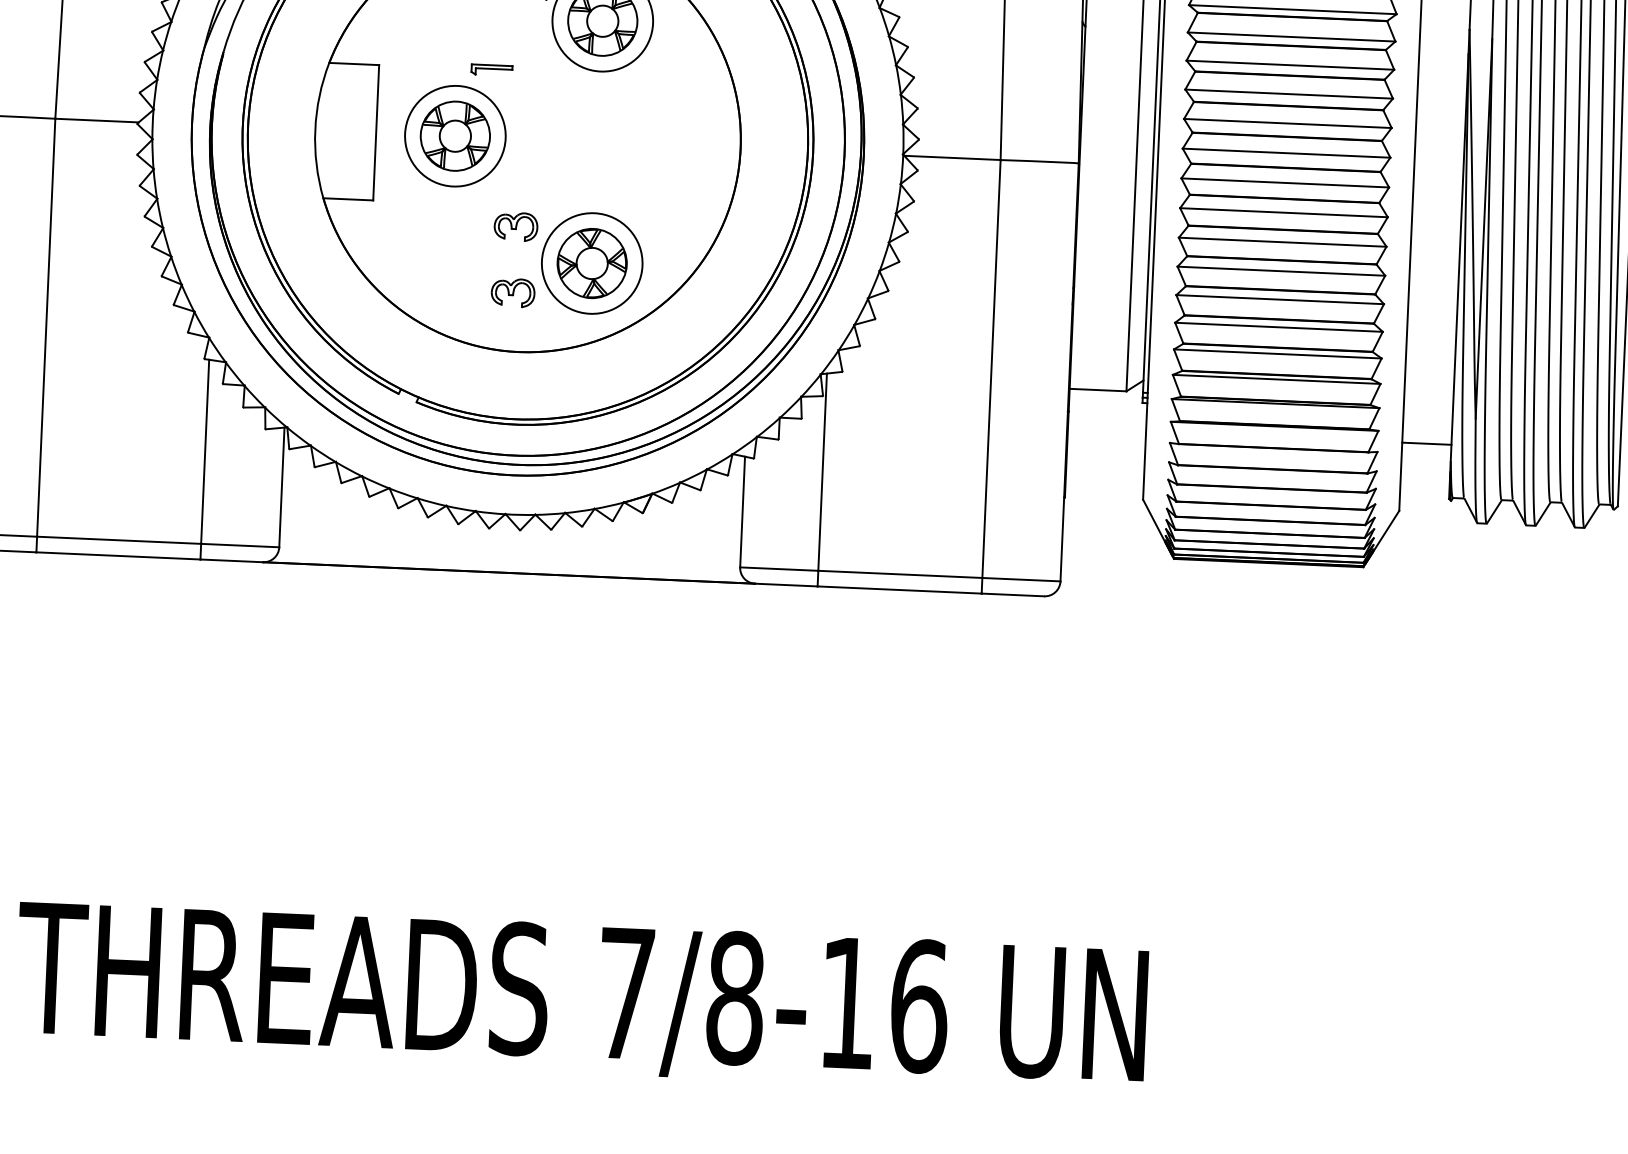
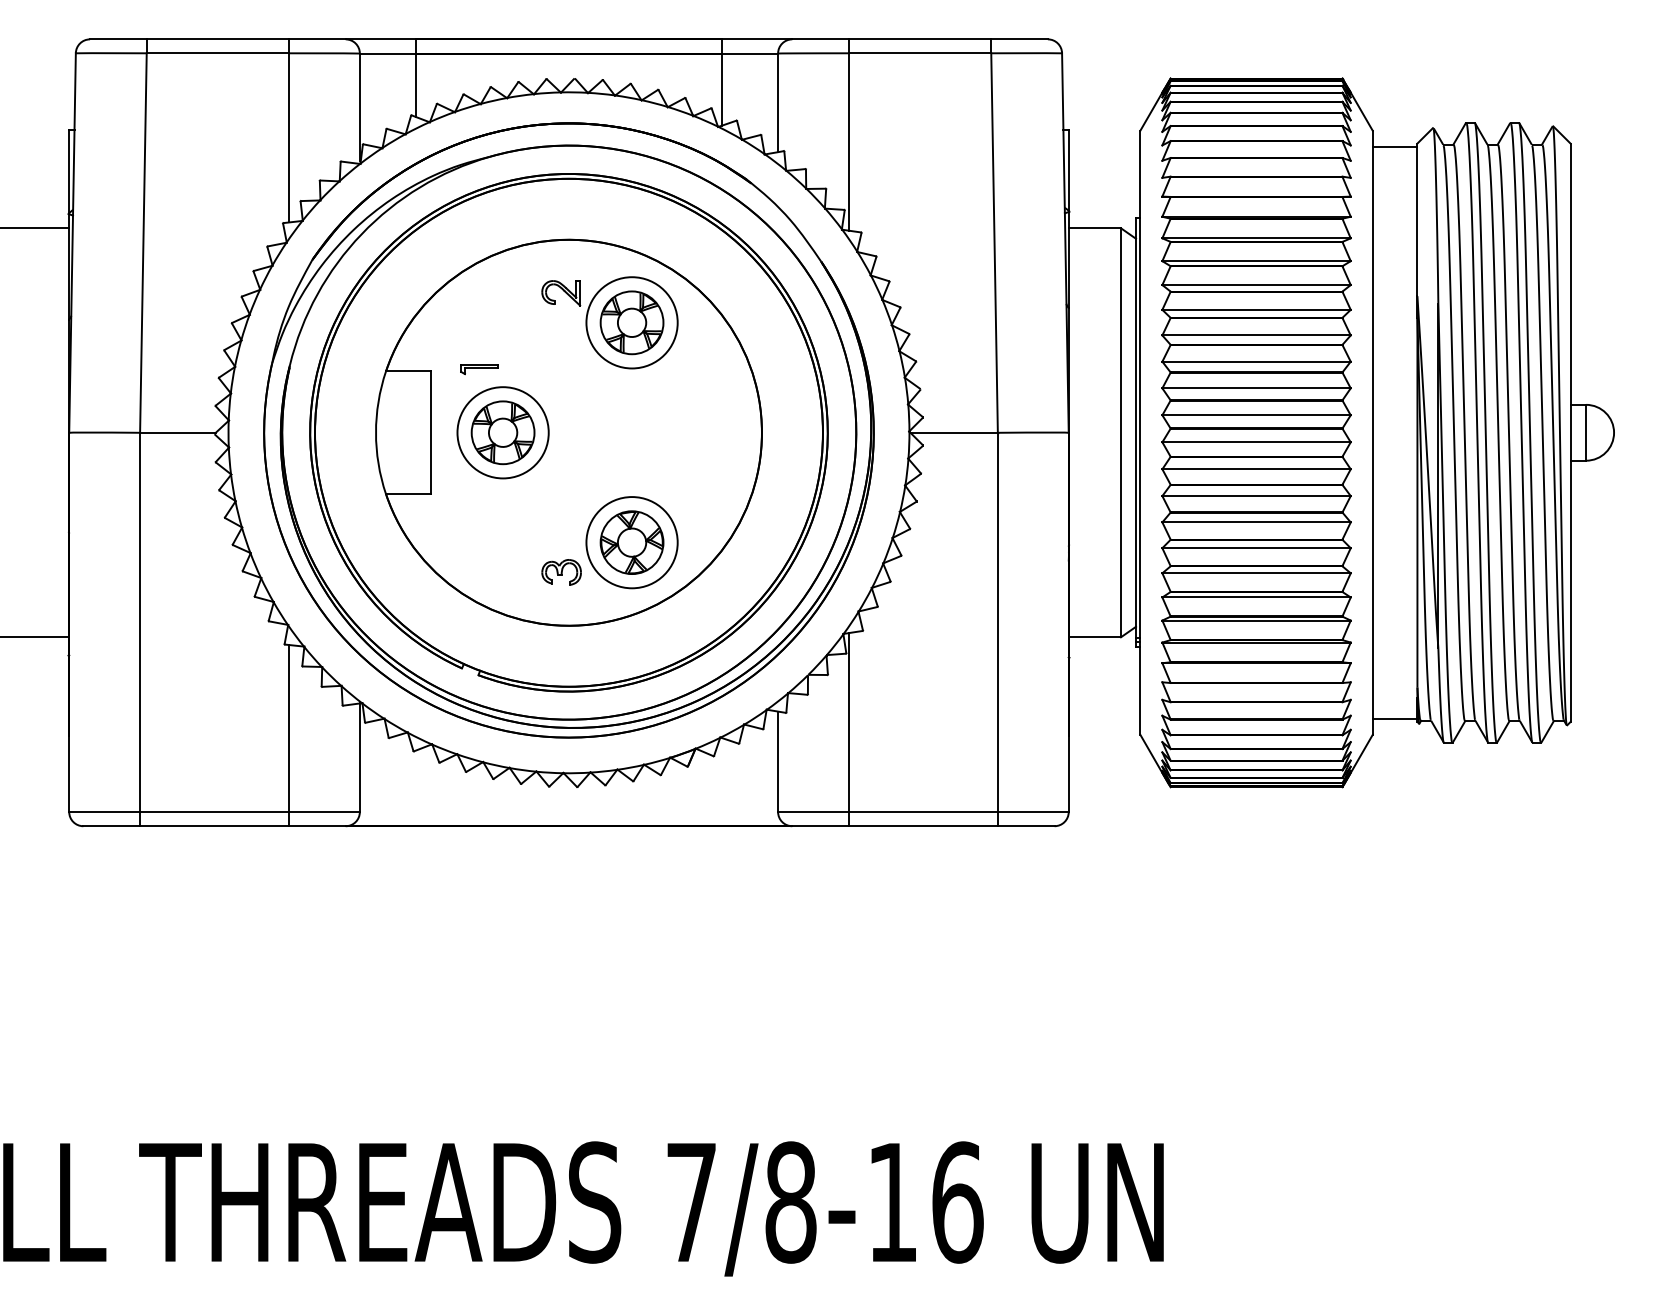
part: (491, 70) -> (479, 369), moved
part: (515, 226) -> (561, 512), removed
line: (1426, 443) -> (1394, 718), moved

